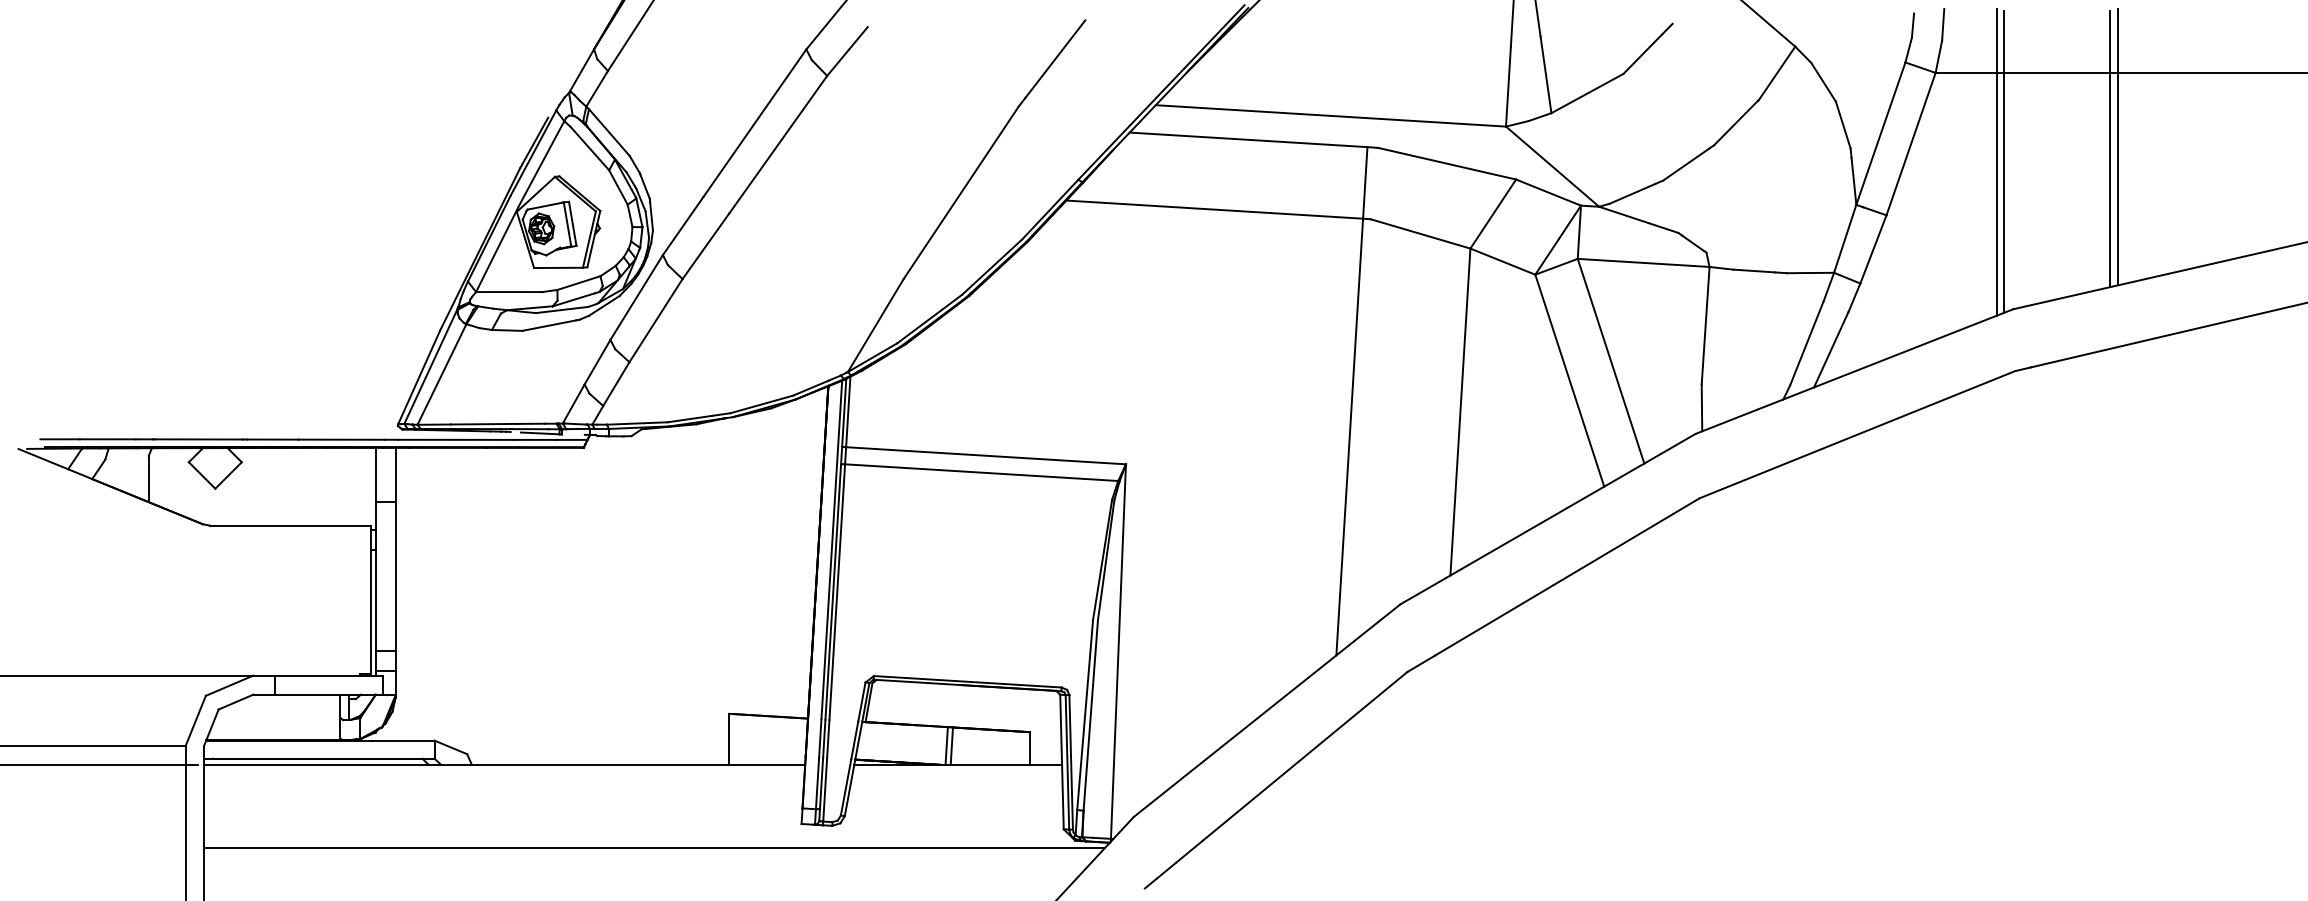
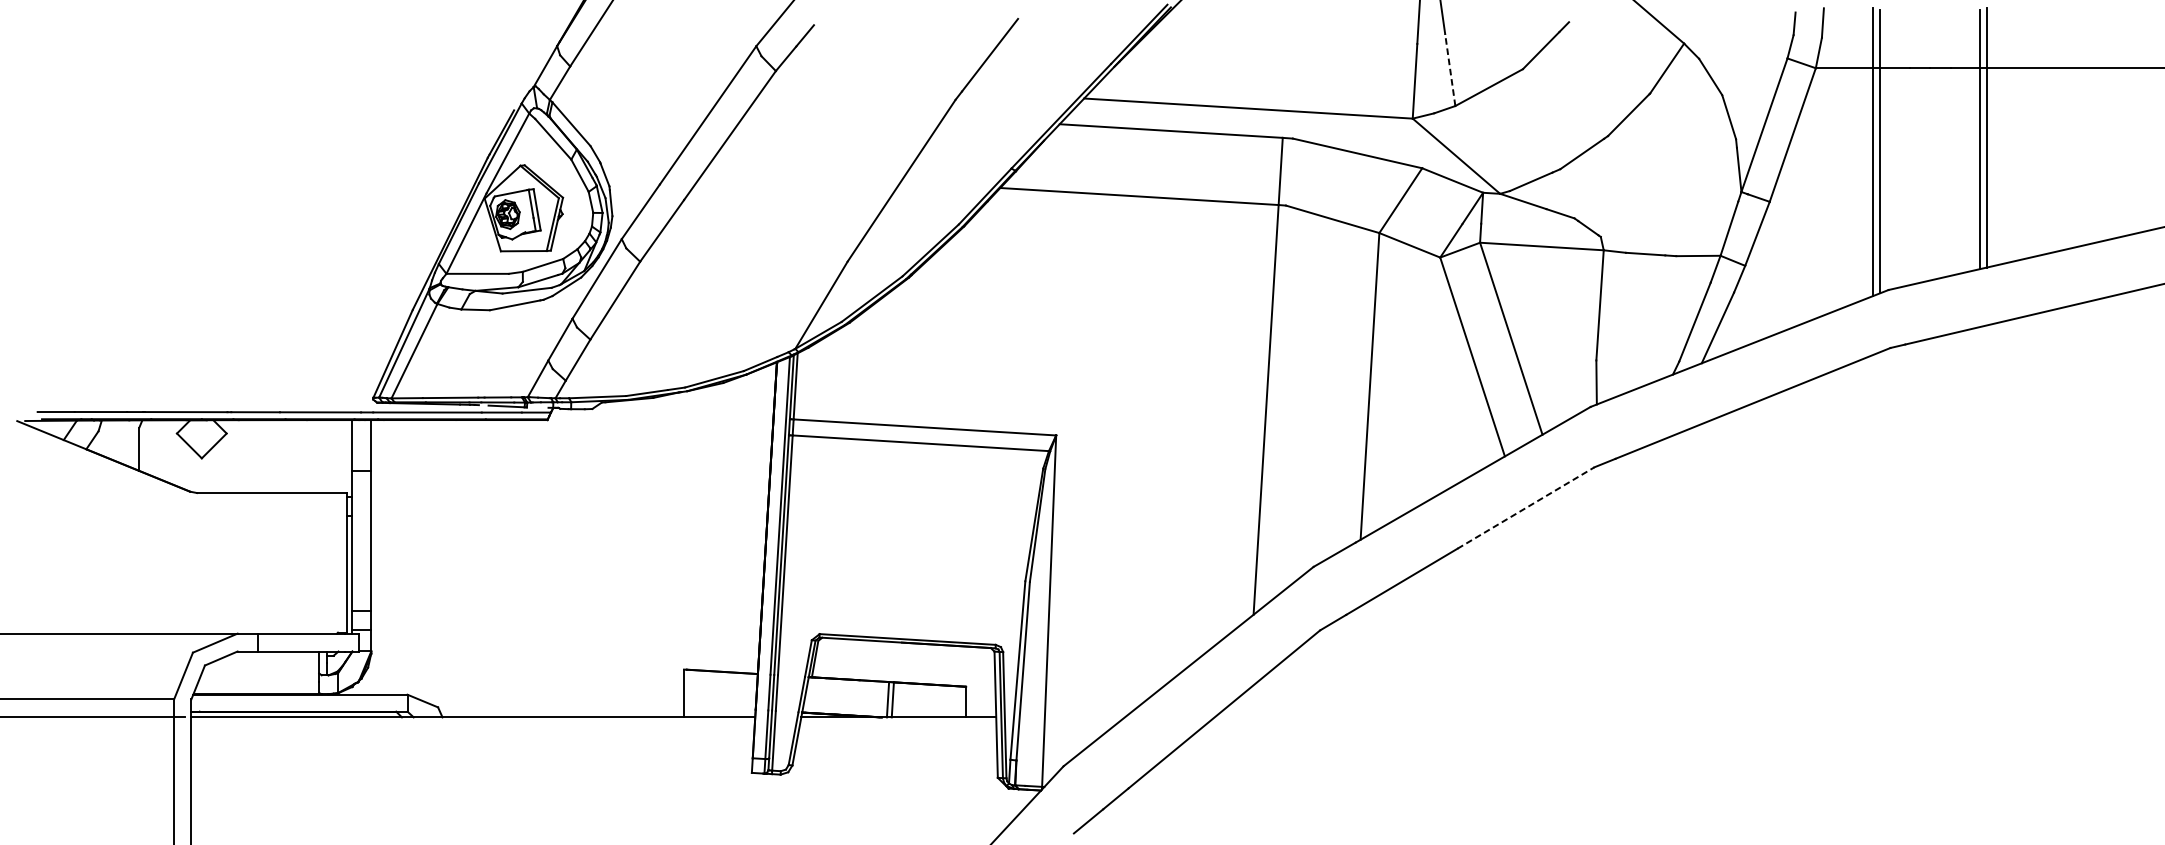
line: (1545, 74) -> (1449, 69), solid -> dashed
line: (1626, 541) -> (1525, 507), solid -> dashed
line: (654, 847) -> (613, 794), removed

